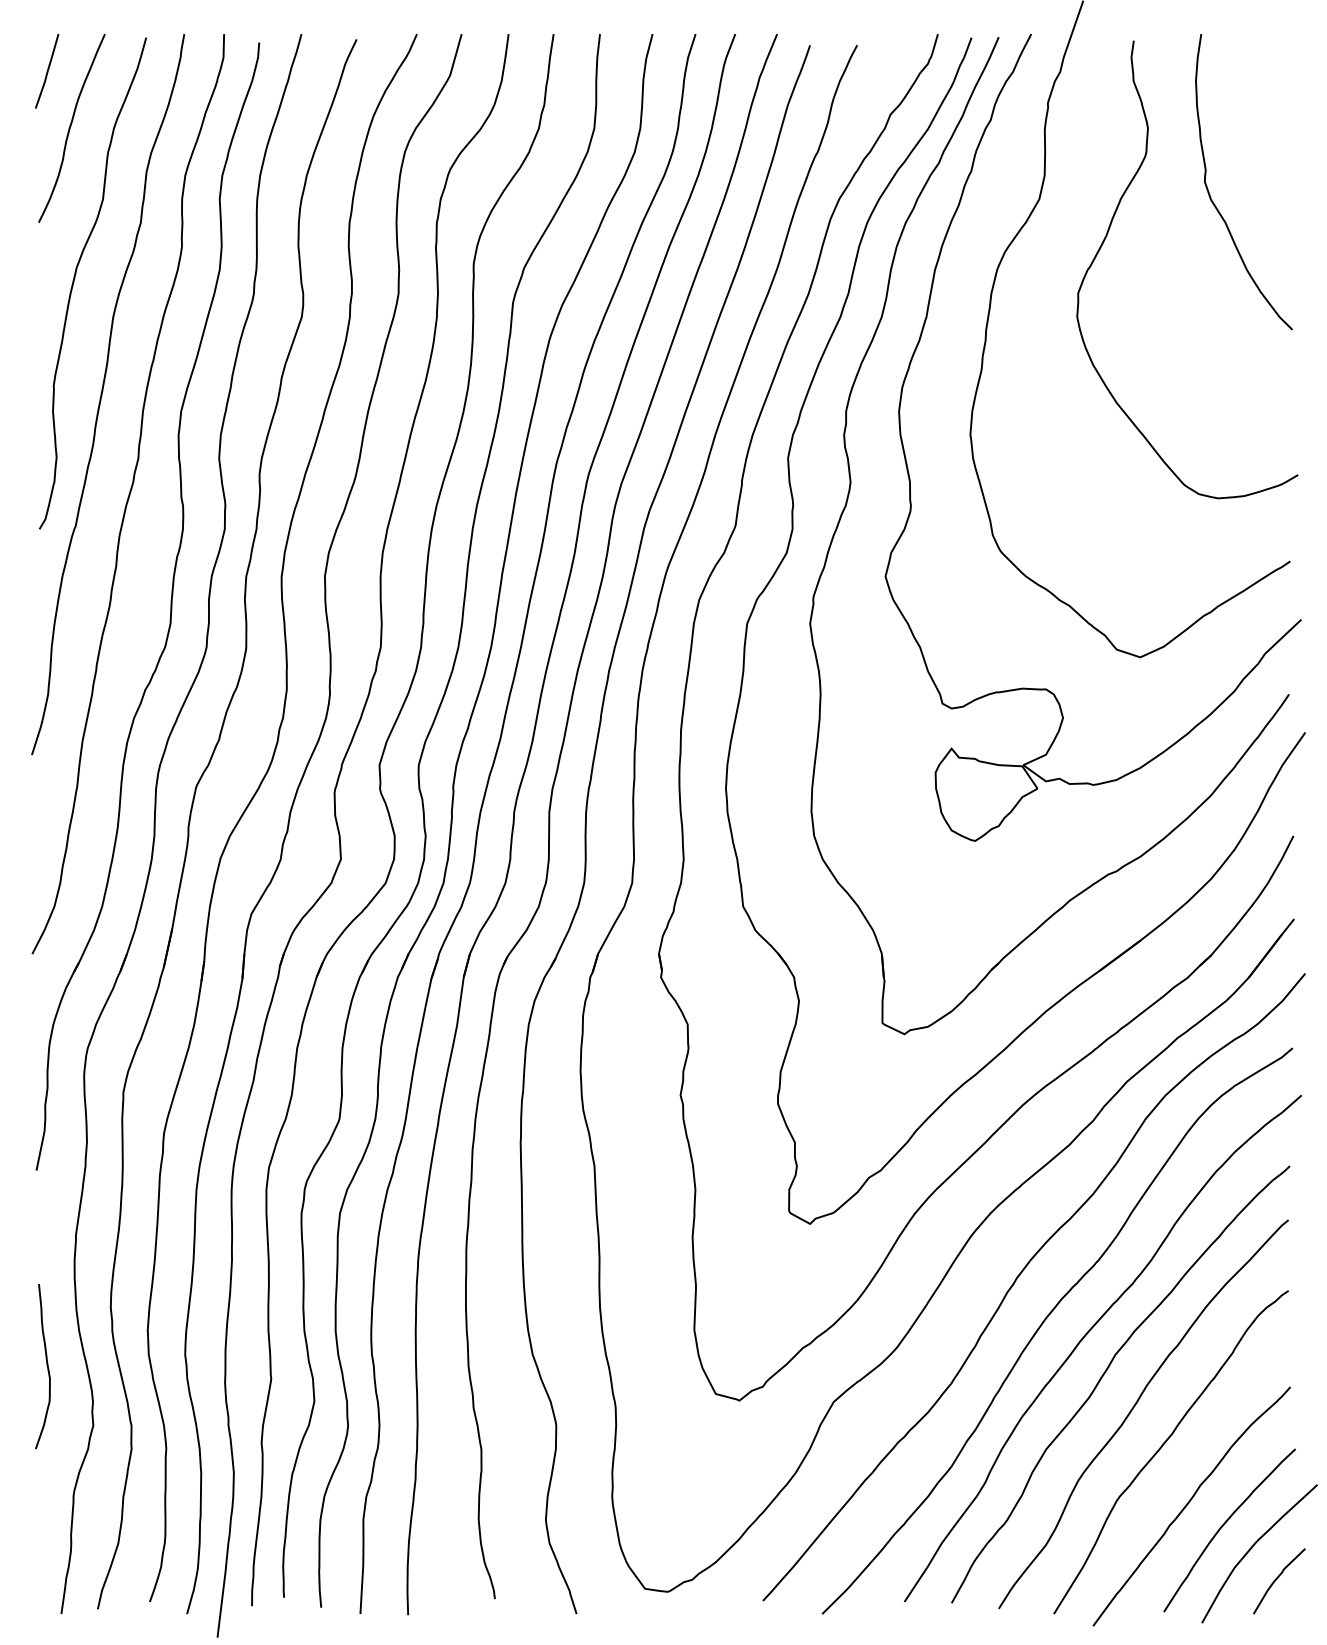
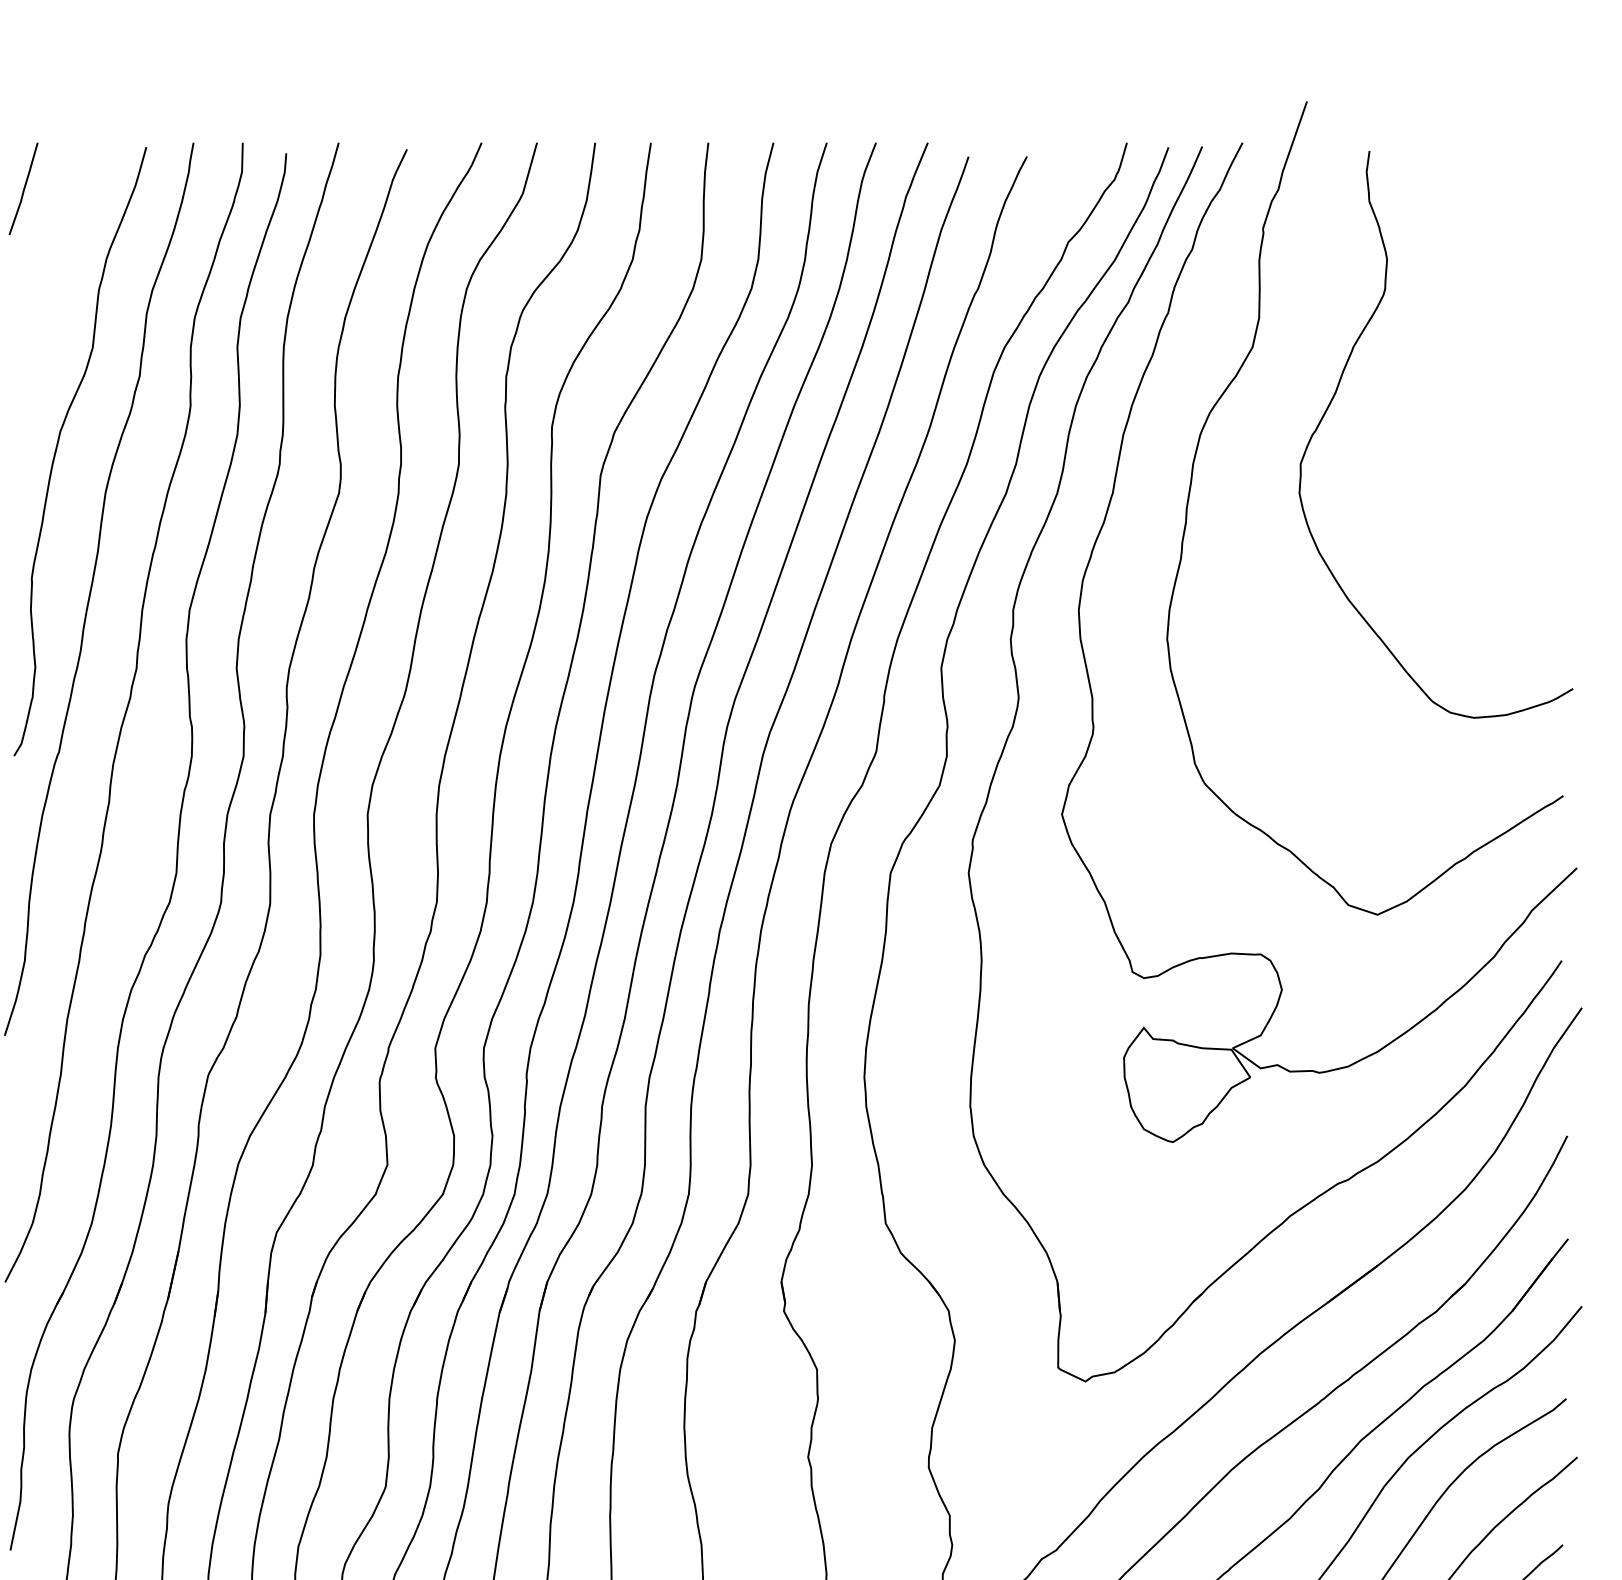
curve: (71, 126) -> (53, 257), removed
curve: (1210, 194) -> (1464, 341), removed

